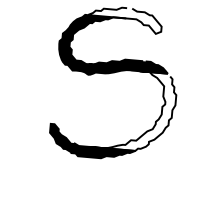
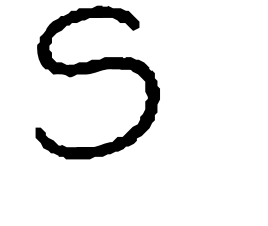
fill: (124, 18) -> (100, 17), added
fill: (133, 110) -> (117, 108), added

